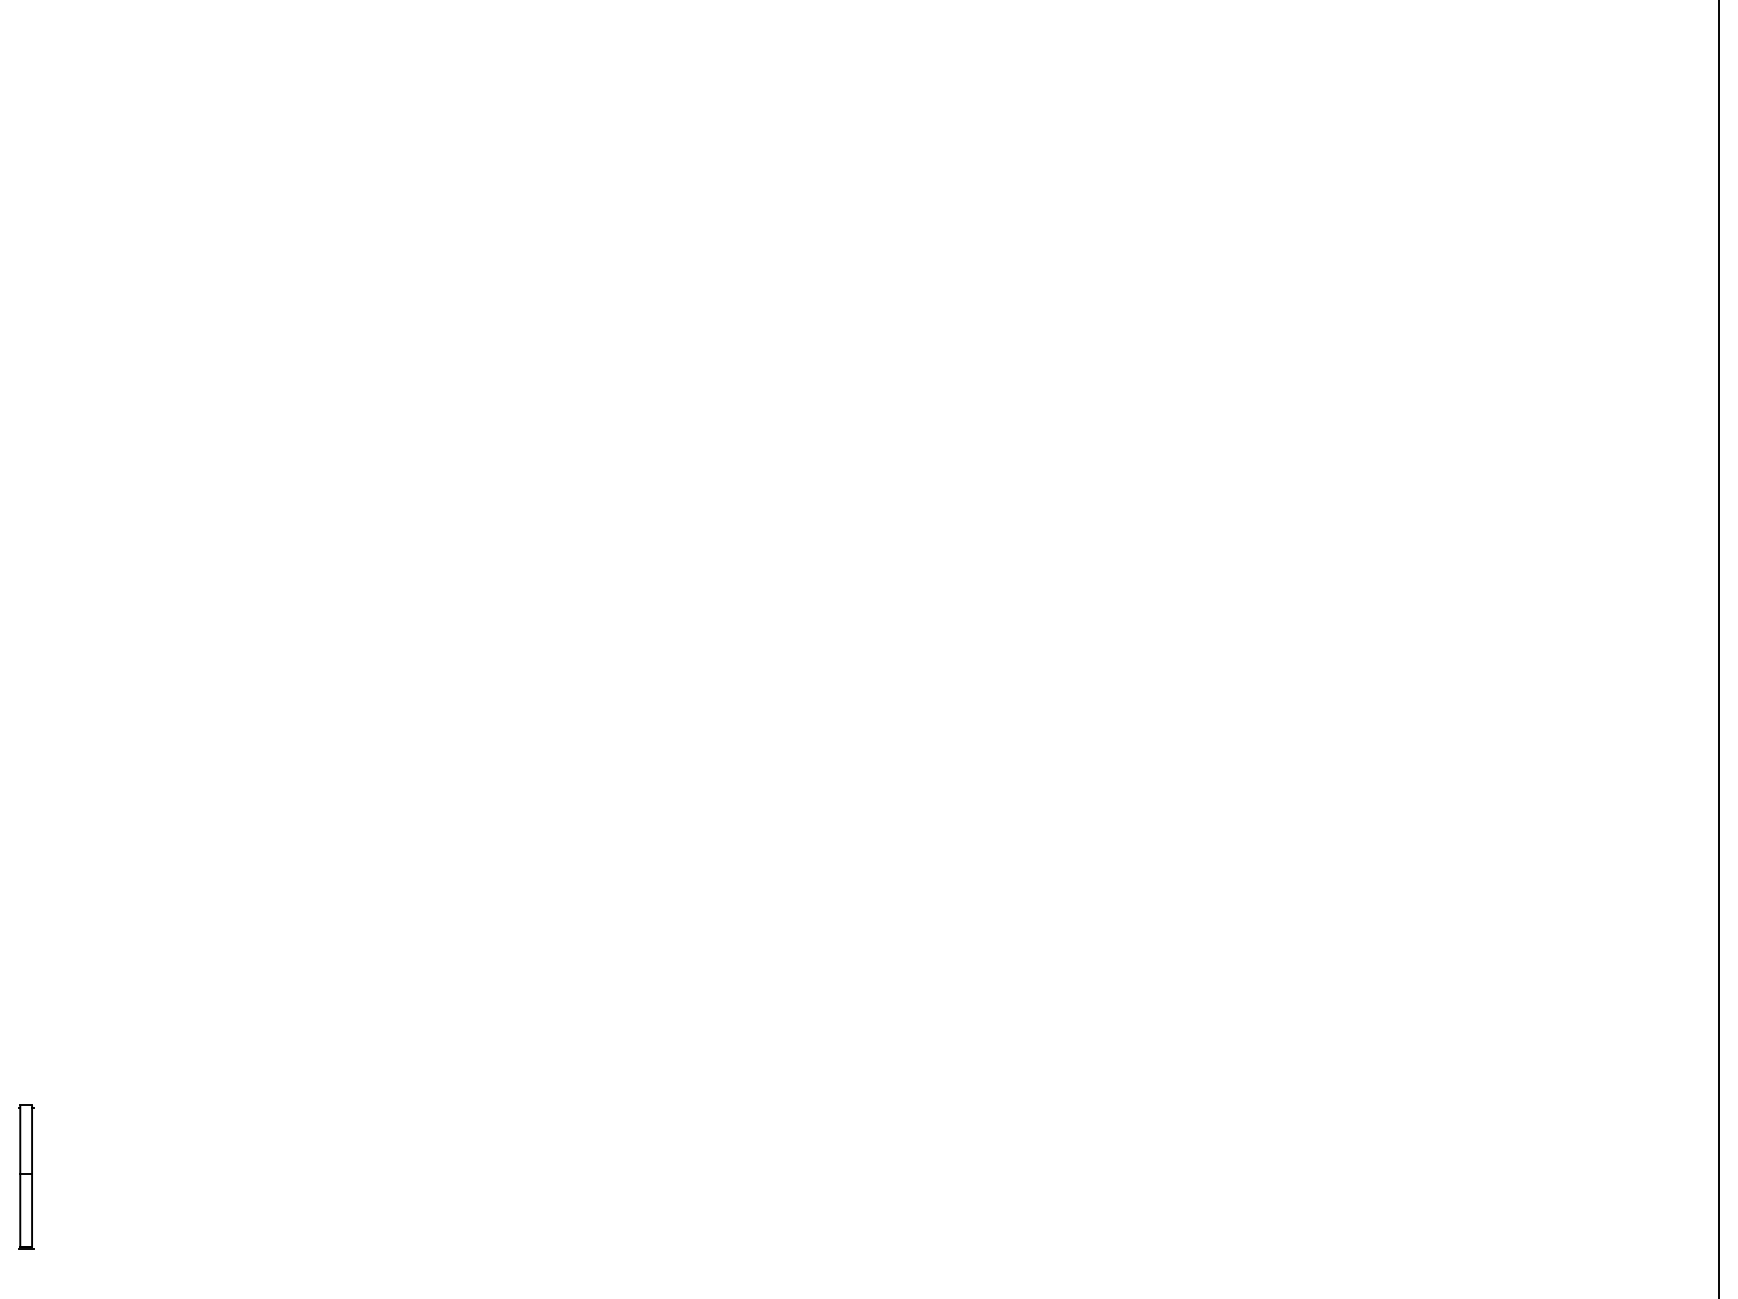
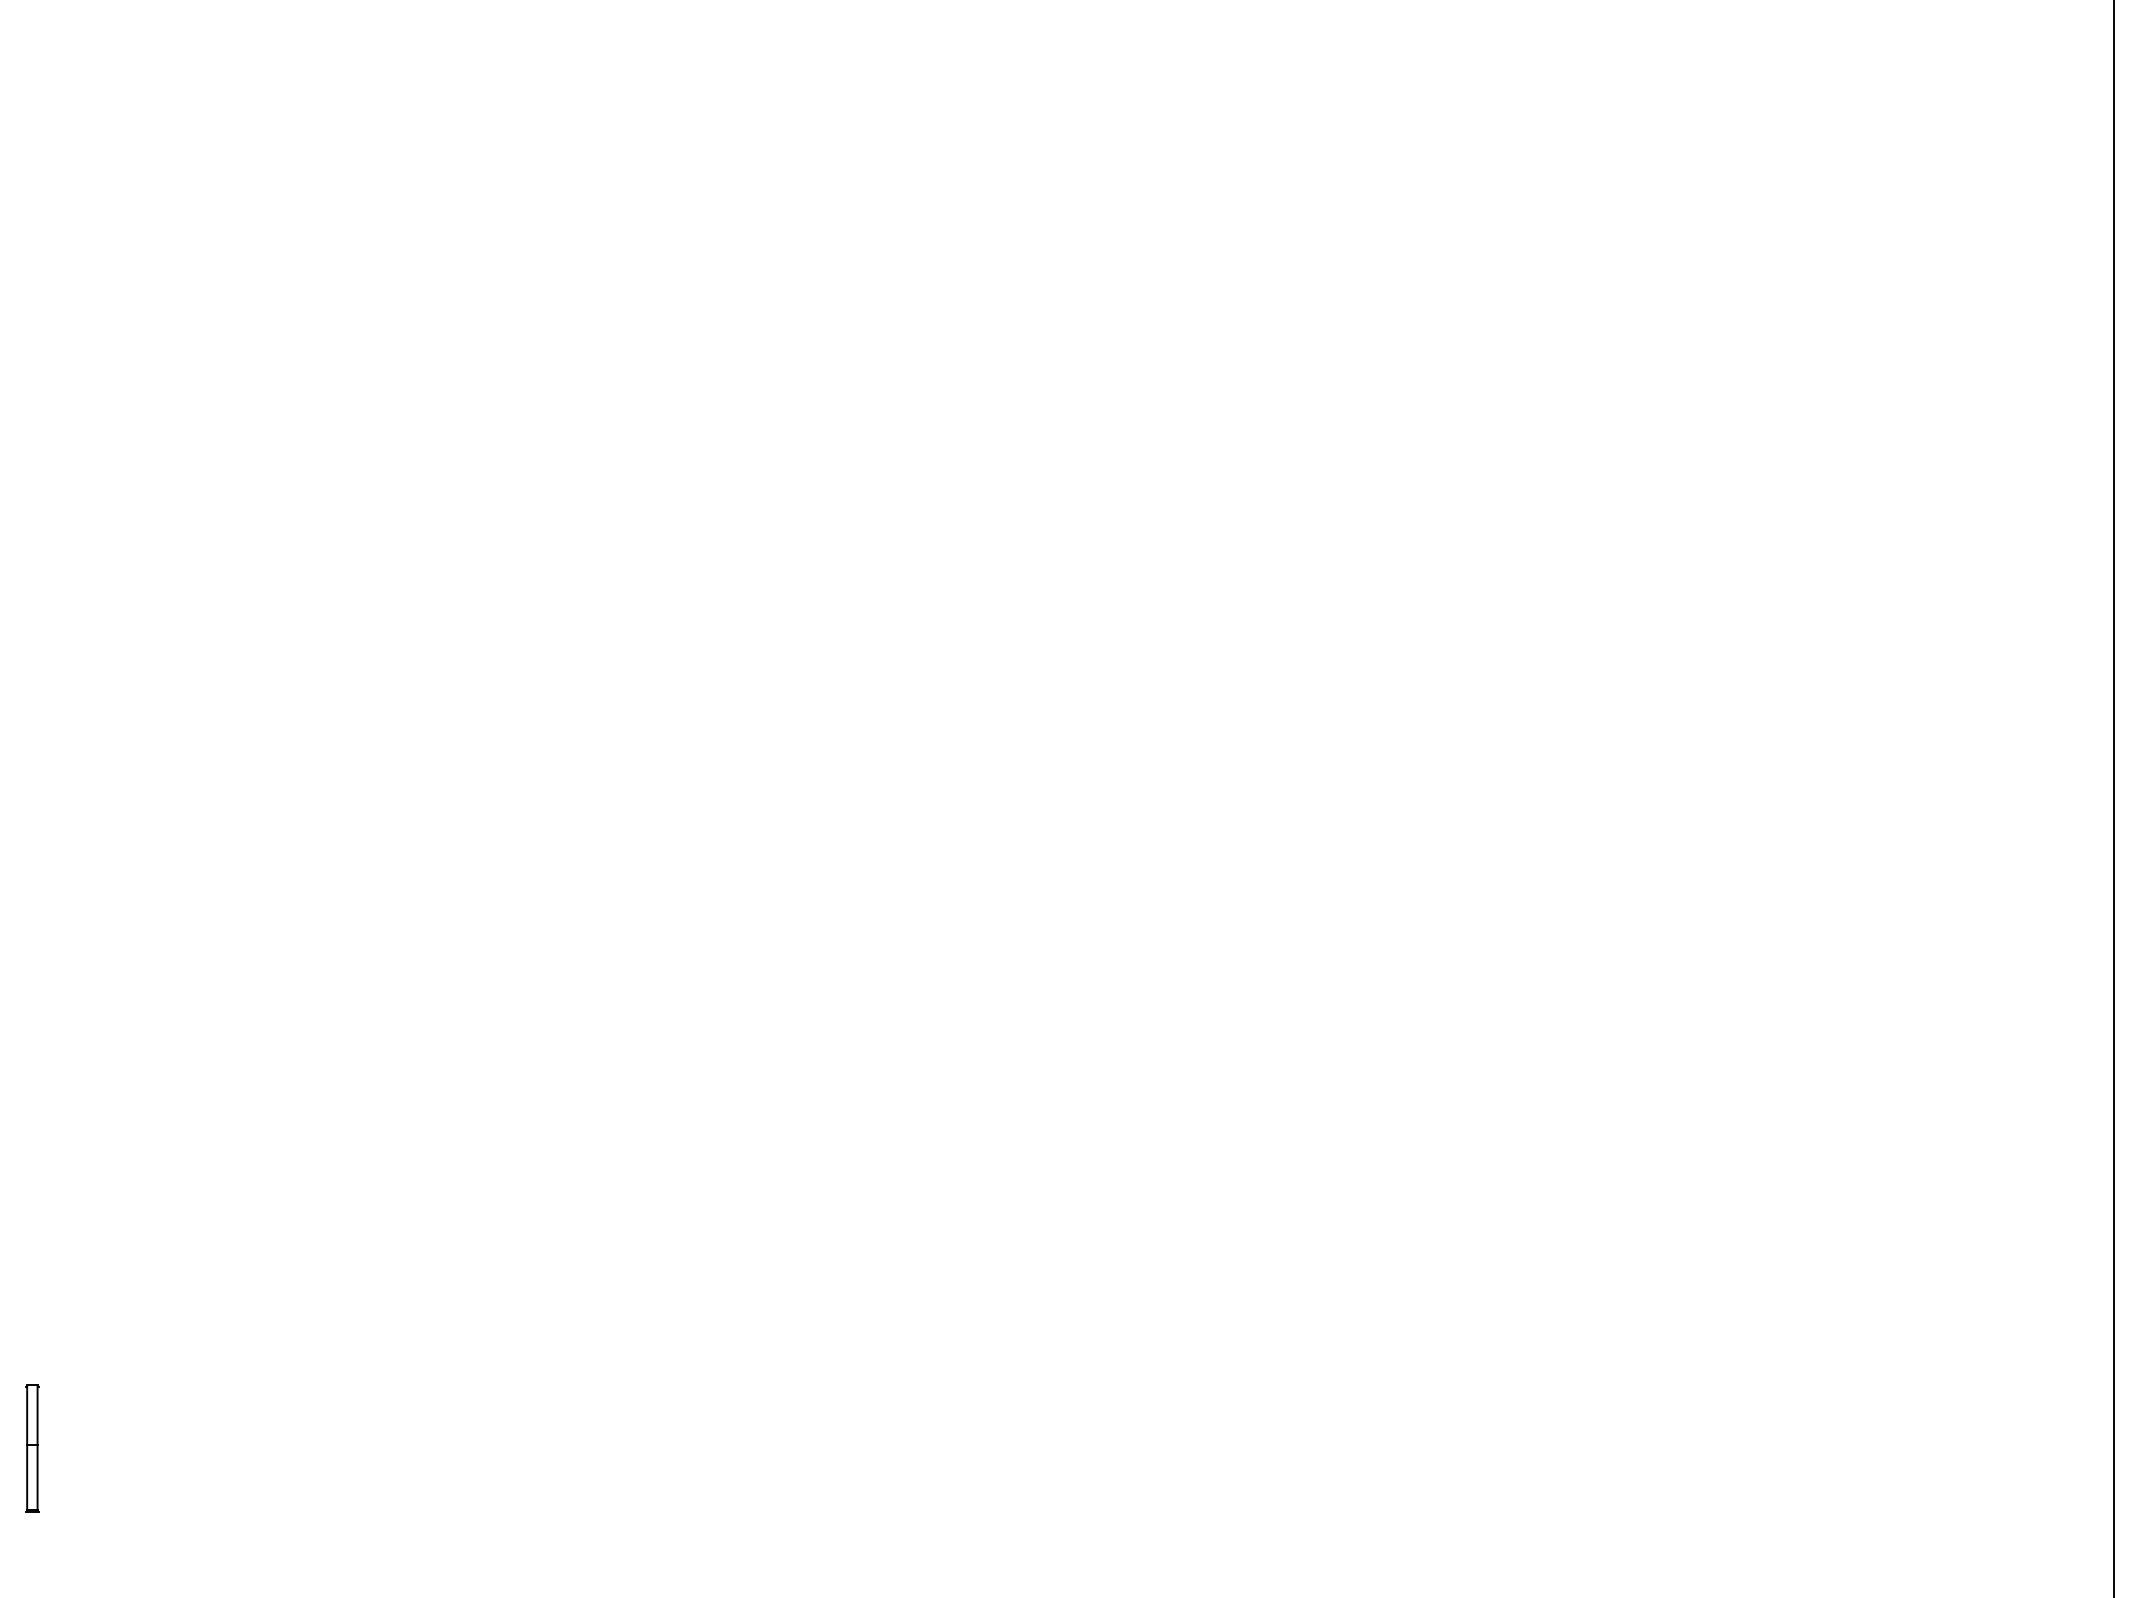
part: (26, 1177) -> (32, 1448), size x0.71

